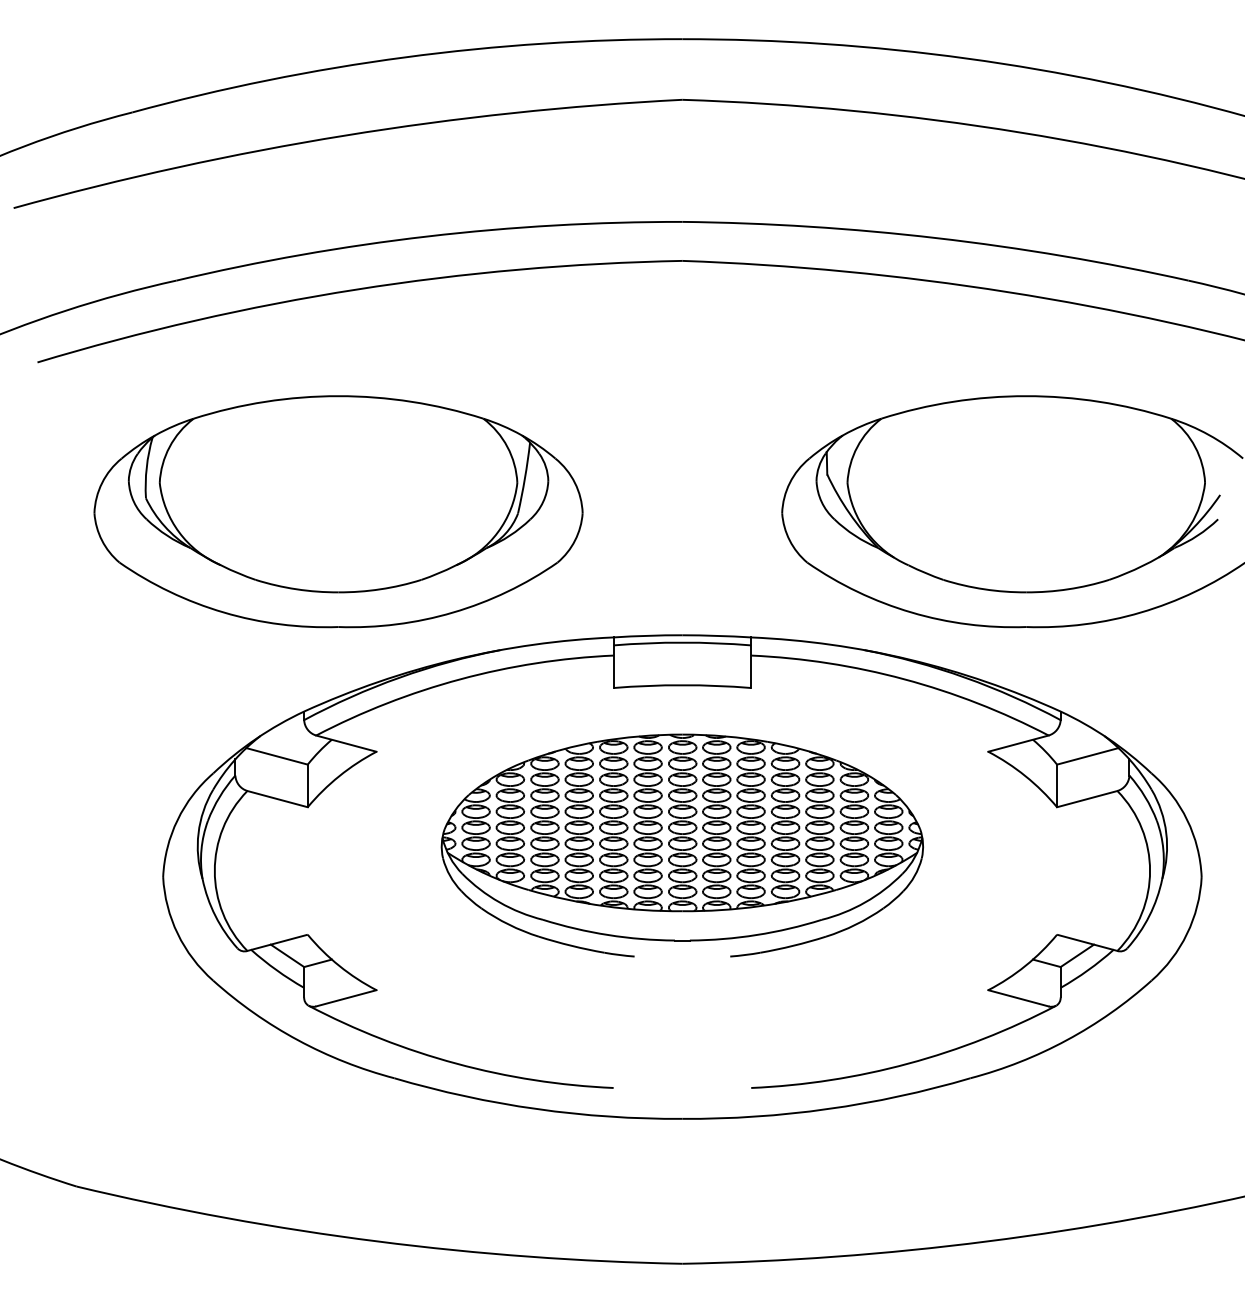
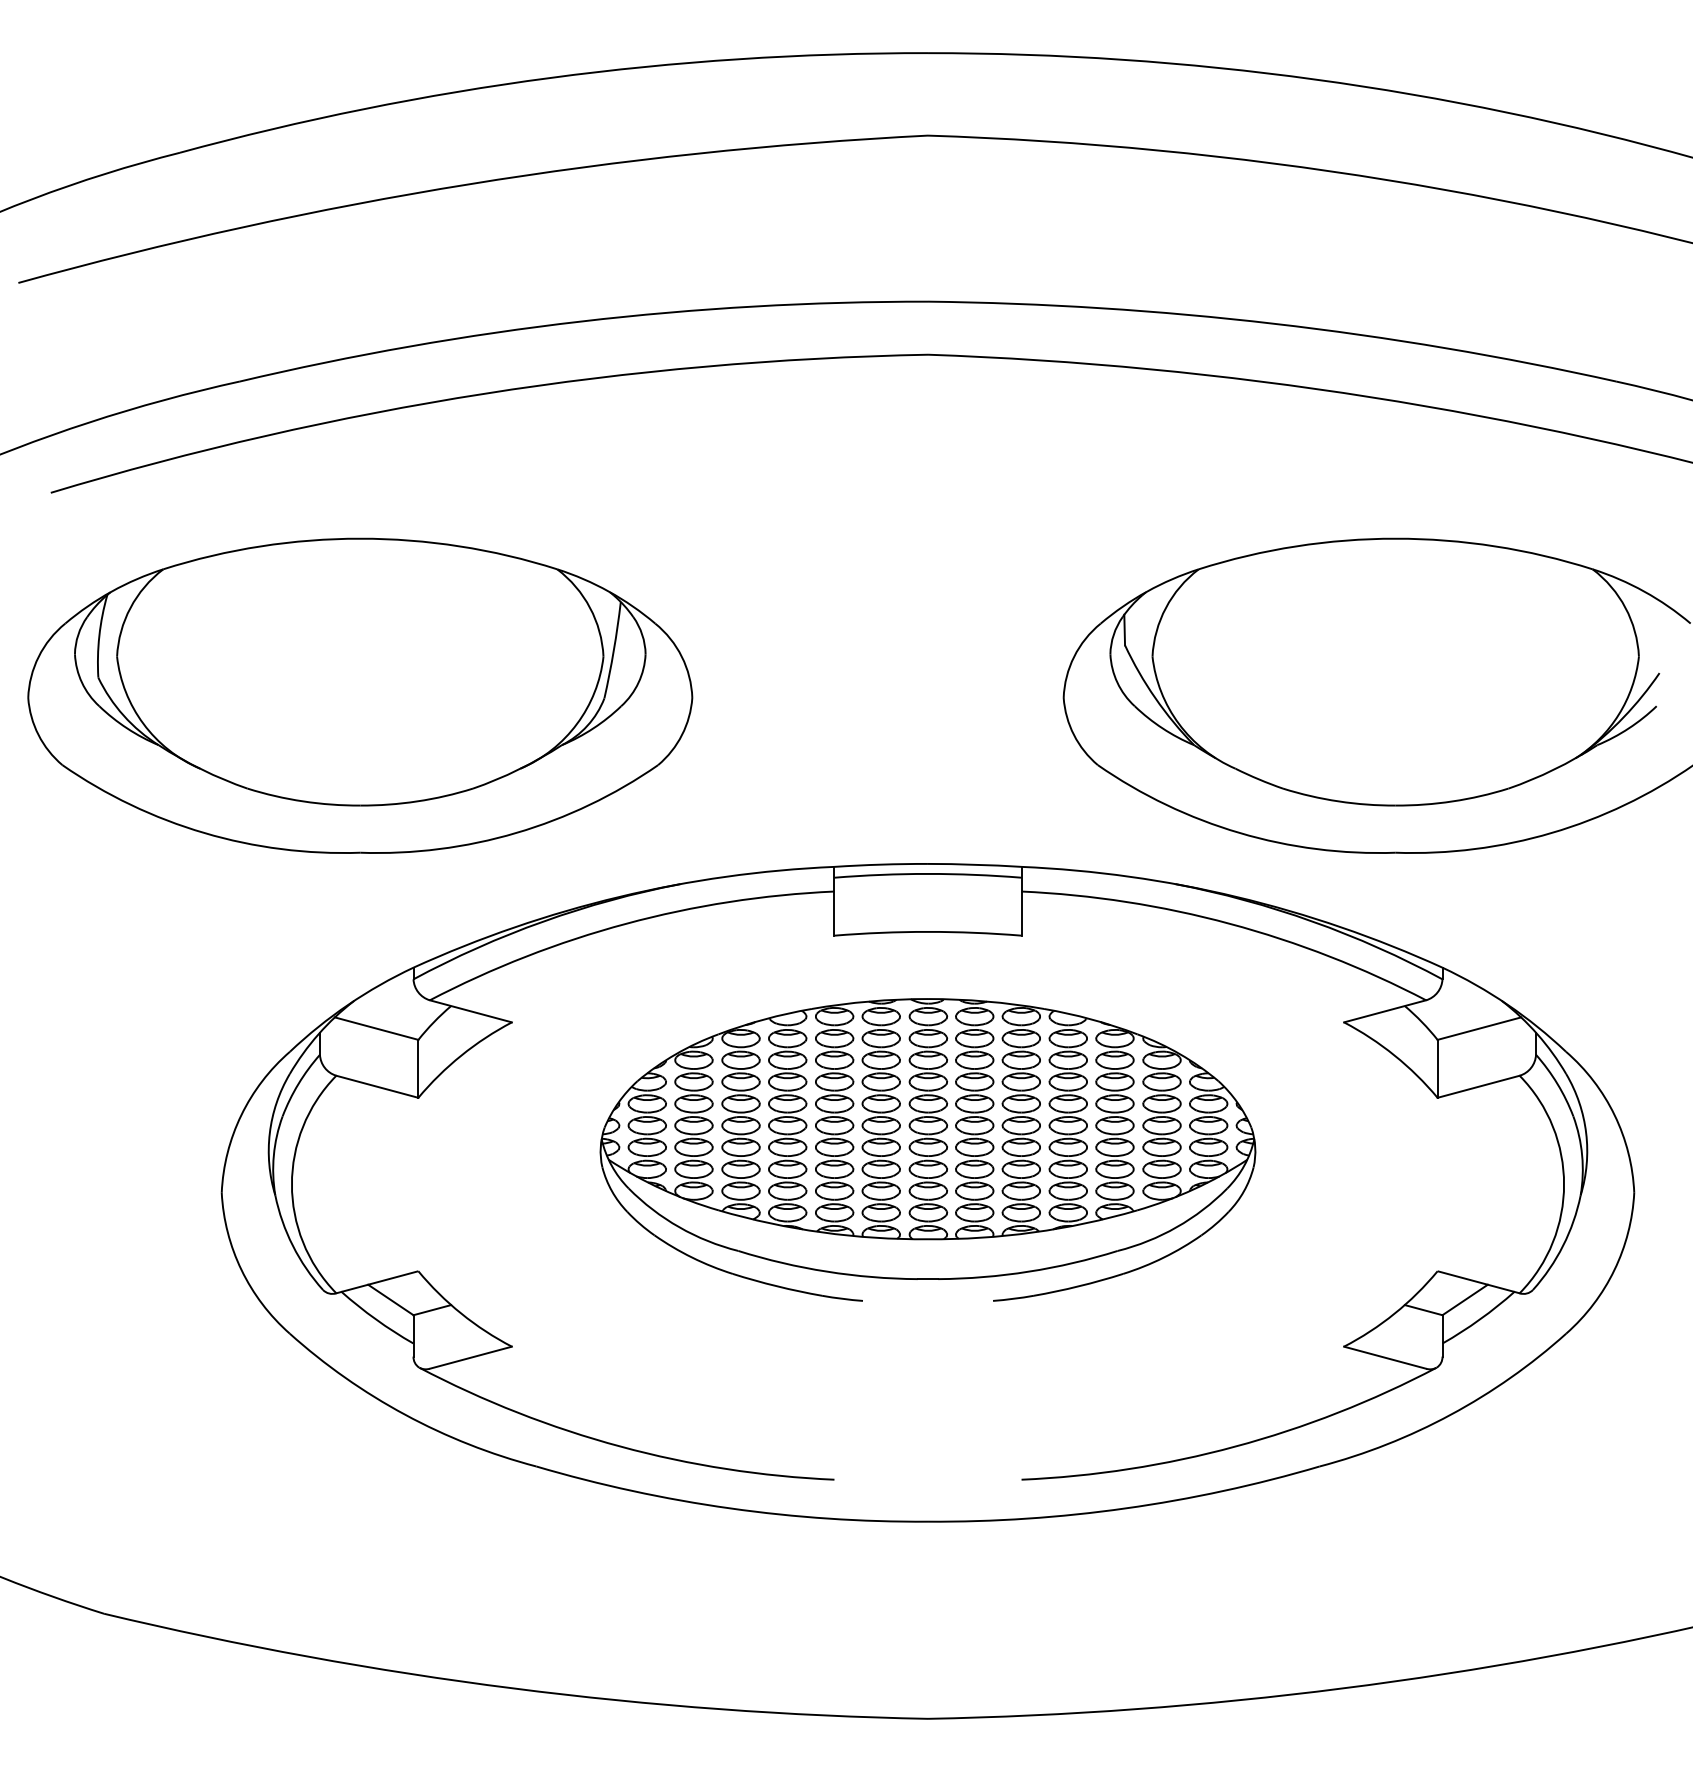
part: (338, 511) -> (360, 695), moved

